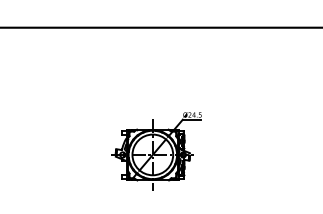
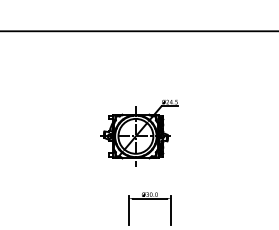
part: (157, 150) -> (139, 132), moved

